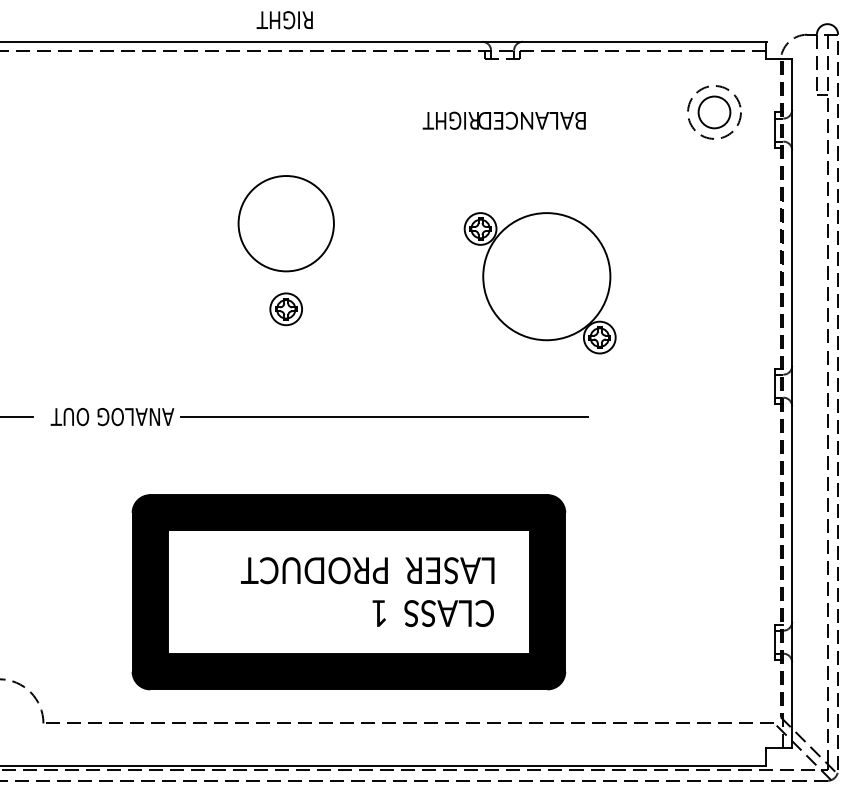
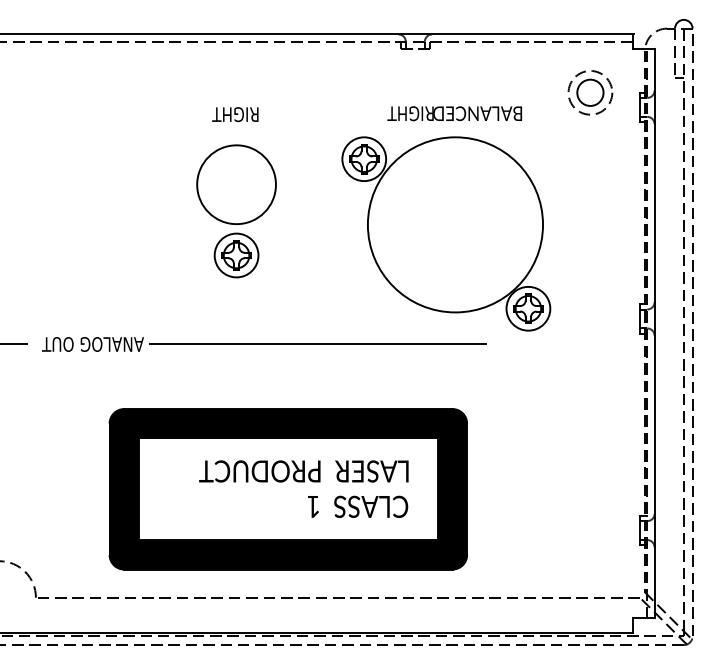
text: (284, 20) -> (235, 114), moved
text: (504, 120) -> (454, 113), moved
part: (540, 282) -> (446, 233), size x1.67
part: (286, 309) -> (236, 255), size x1.67

